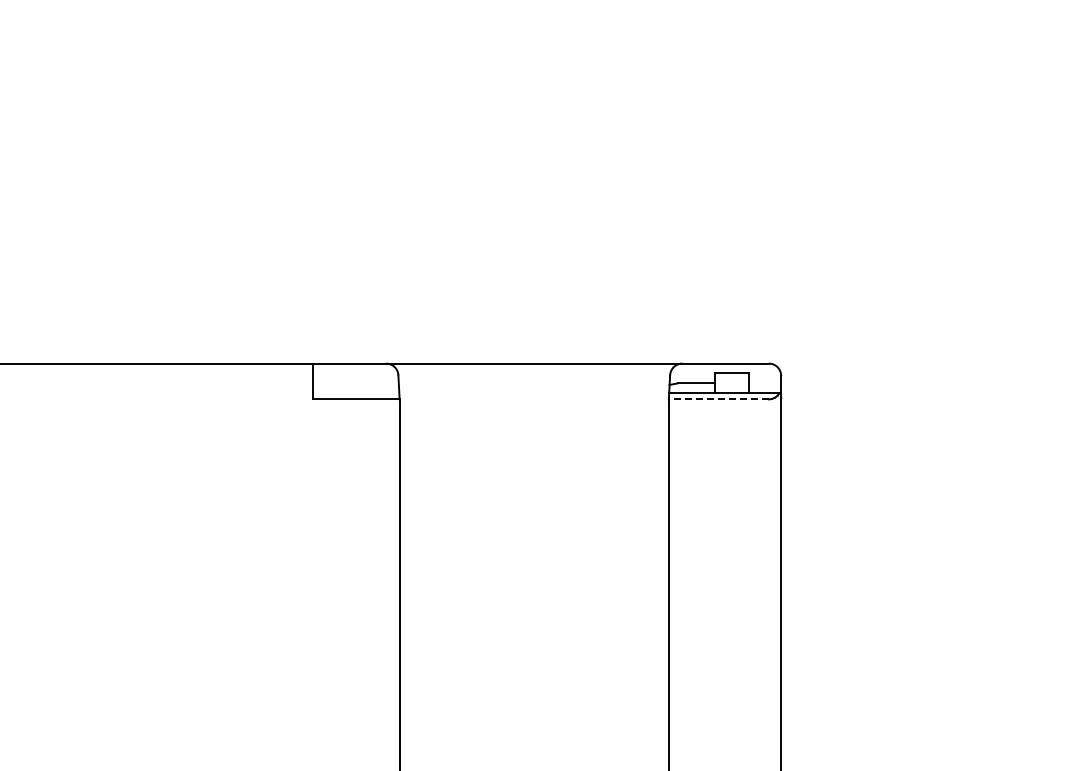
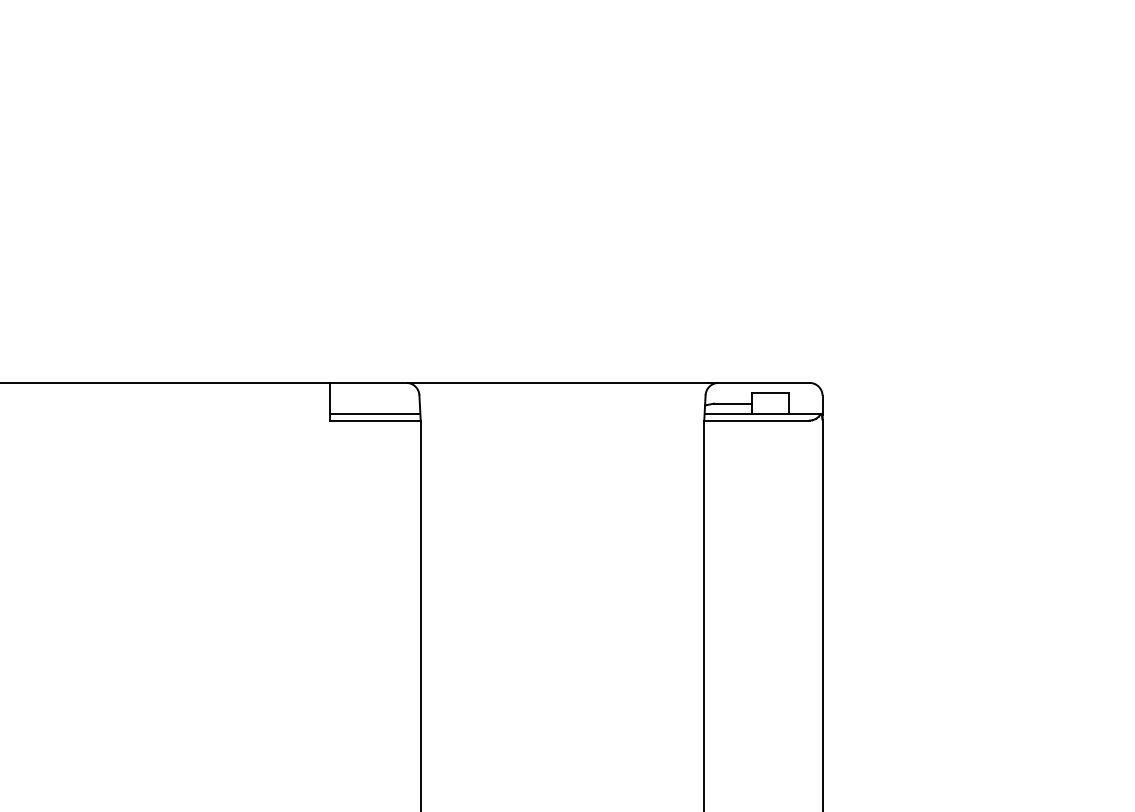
line: (356, 393) -> (375, 414), added
line: (718, 399) -> (756, 420), dashed -> solid

